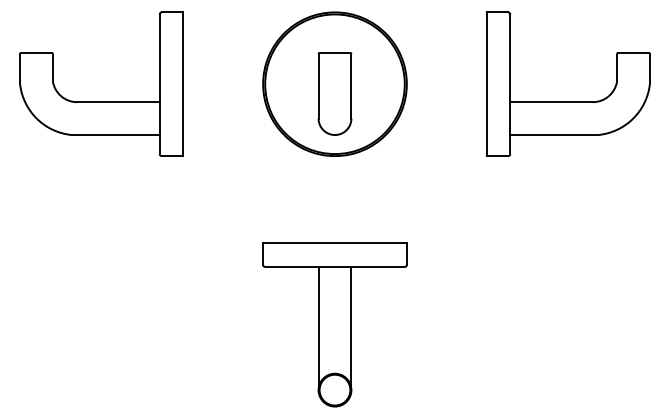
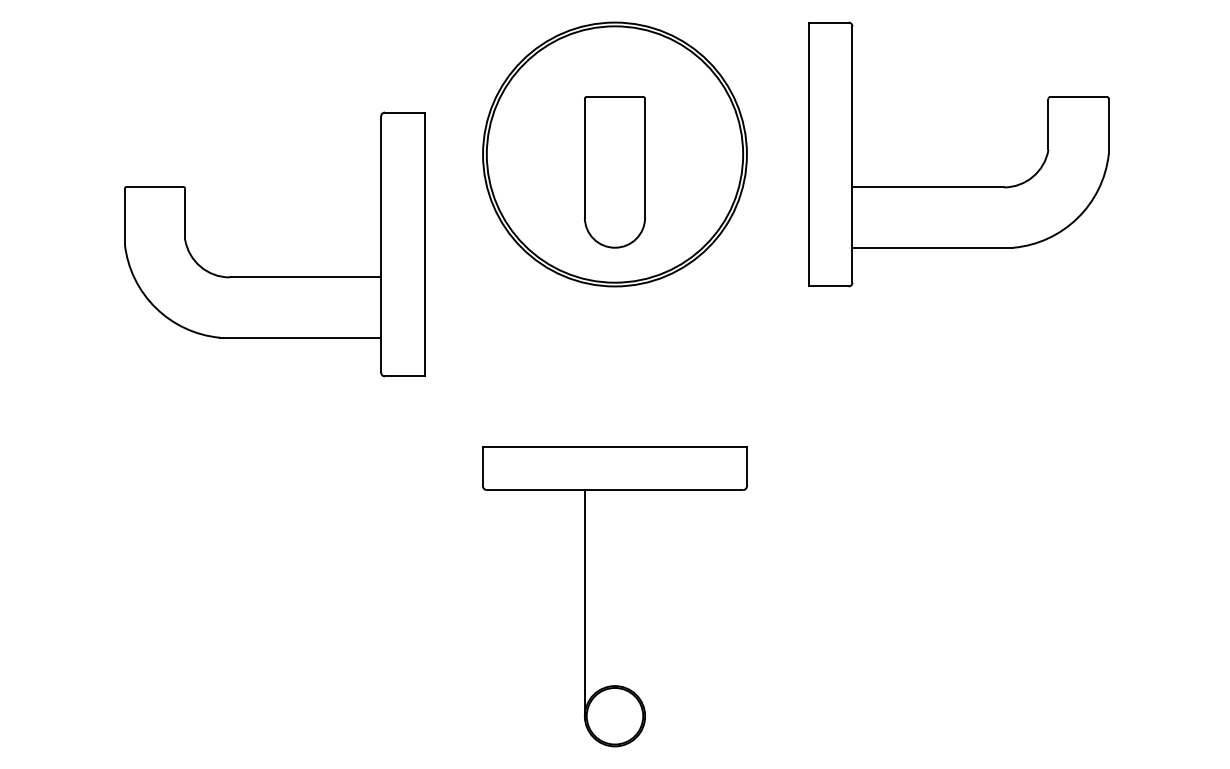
part: (101, 101) -> (274, 276), moved
part: (568, 101) -> (959, 186), moved
line: (351, 328) -> (645, 603), removed

